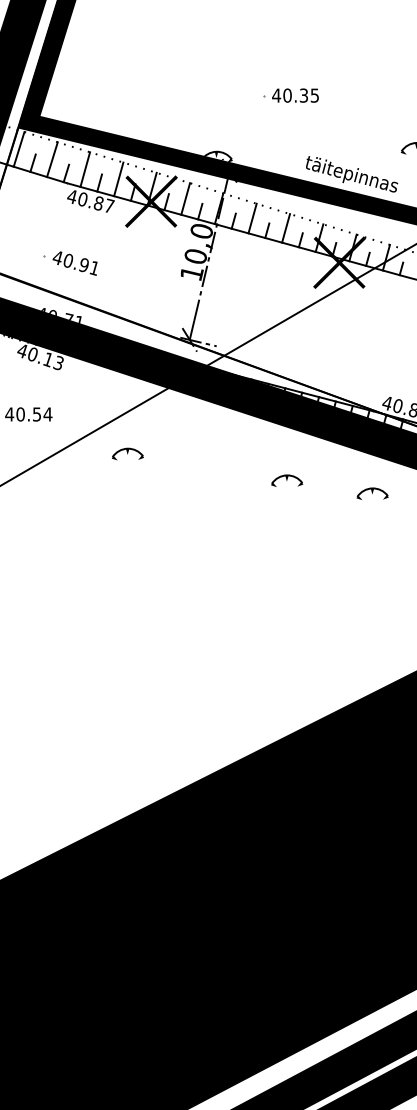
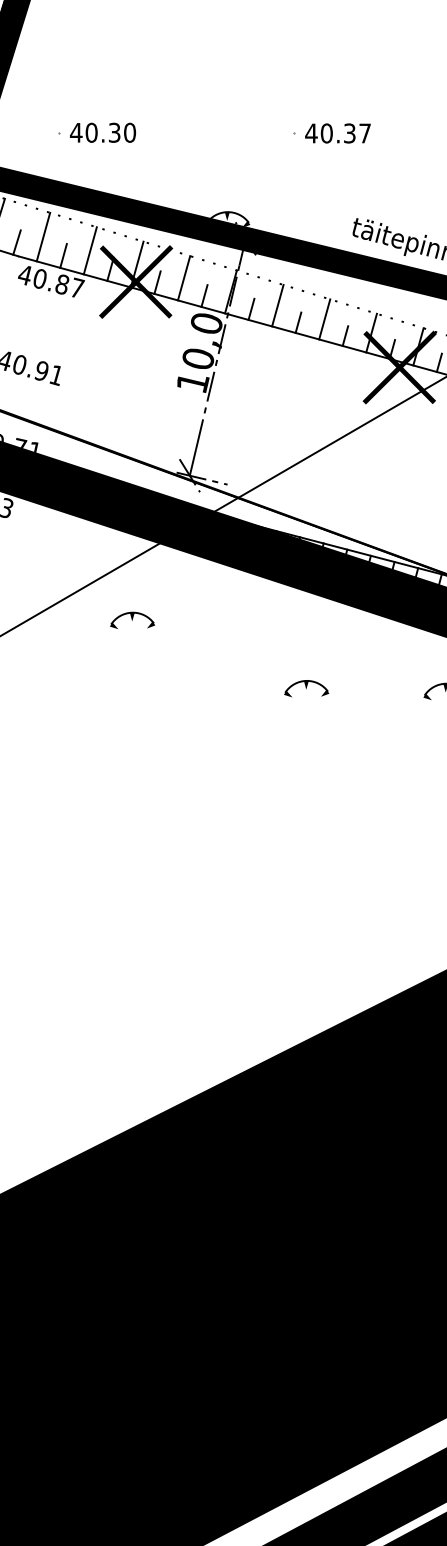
part: (123, 95) -> (96, 133), added
text: (314, 95) -> (364, 133), 40.35 -> 40.37
part: (127, 453) -> (132, 619), moved
part: (287, 480) -> (307, 688), moved

